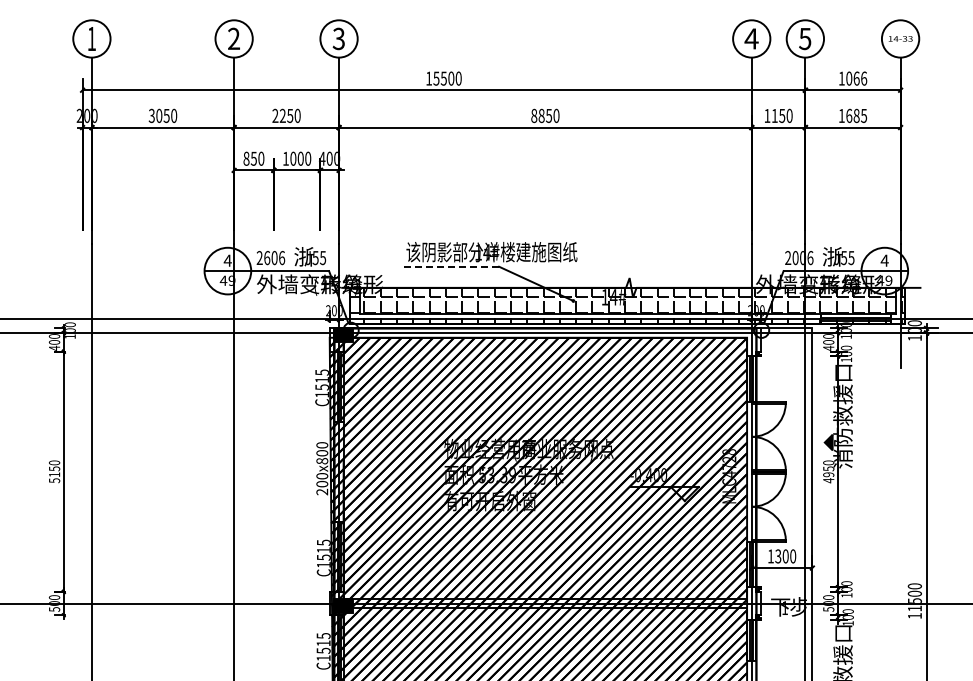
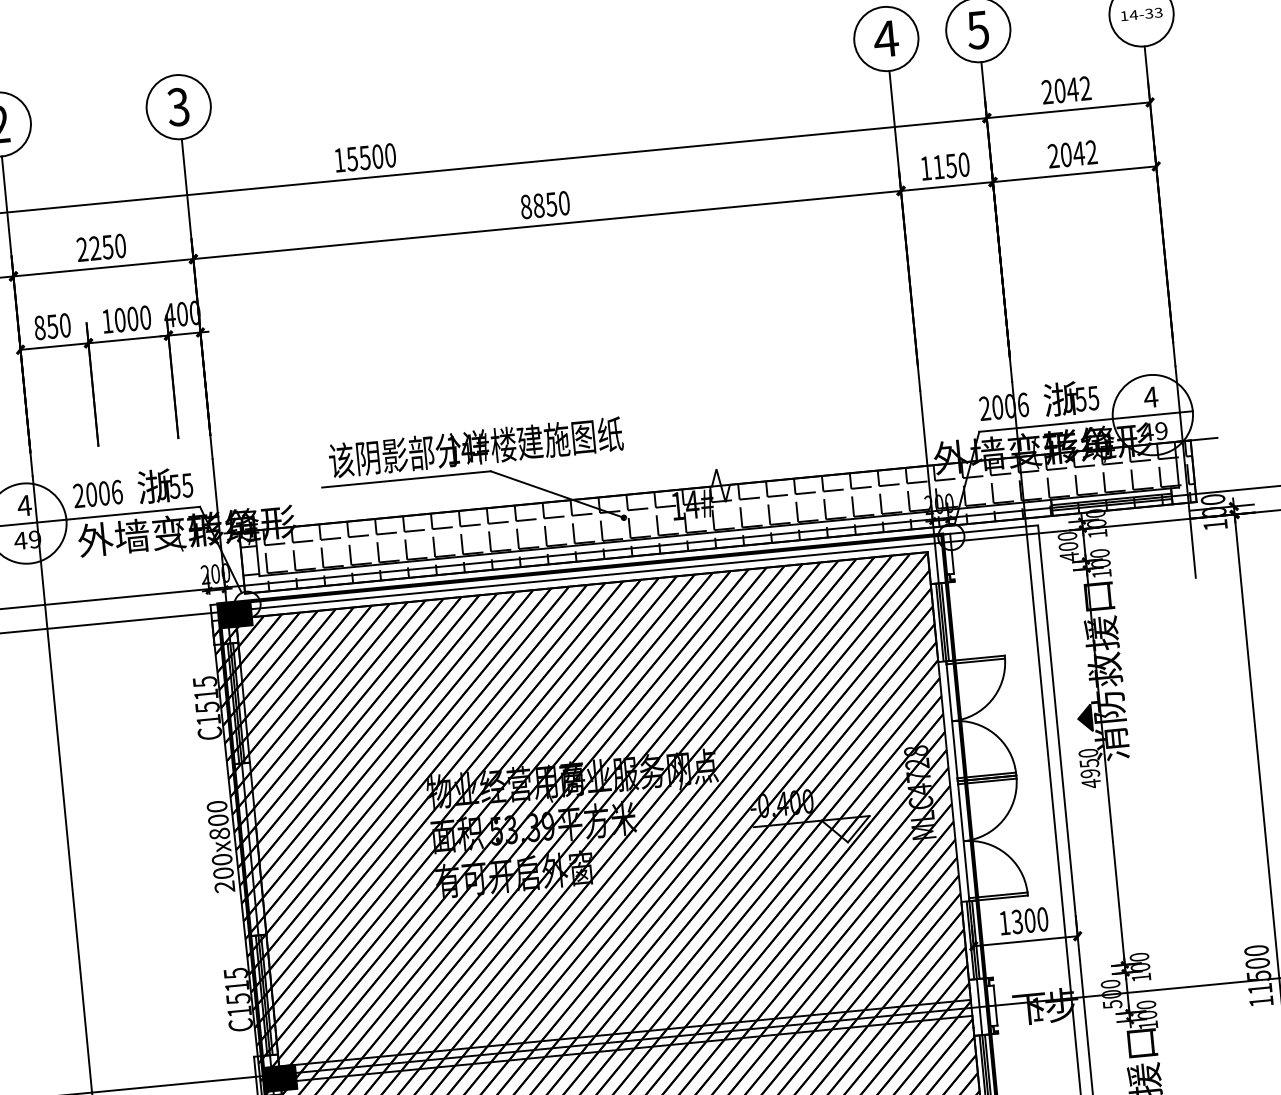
text: (852, 78) -> (1065, 90), 1066 -> 2042
text: (852, 115) -> (1071, 153), 1685 -> 2042
text: (267, 257) -> (92, 493), 2606 -> 2006
line: (449, 266) -> (405, 479), dashed -> solid

